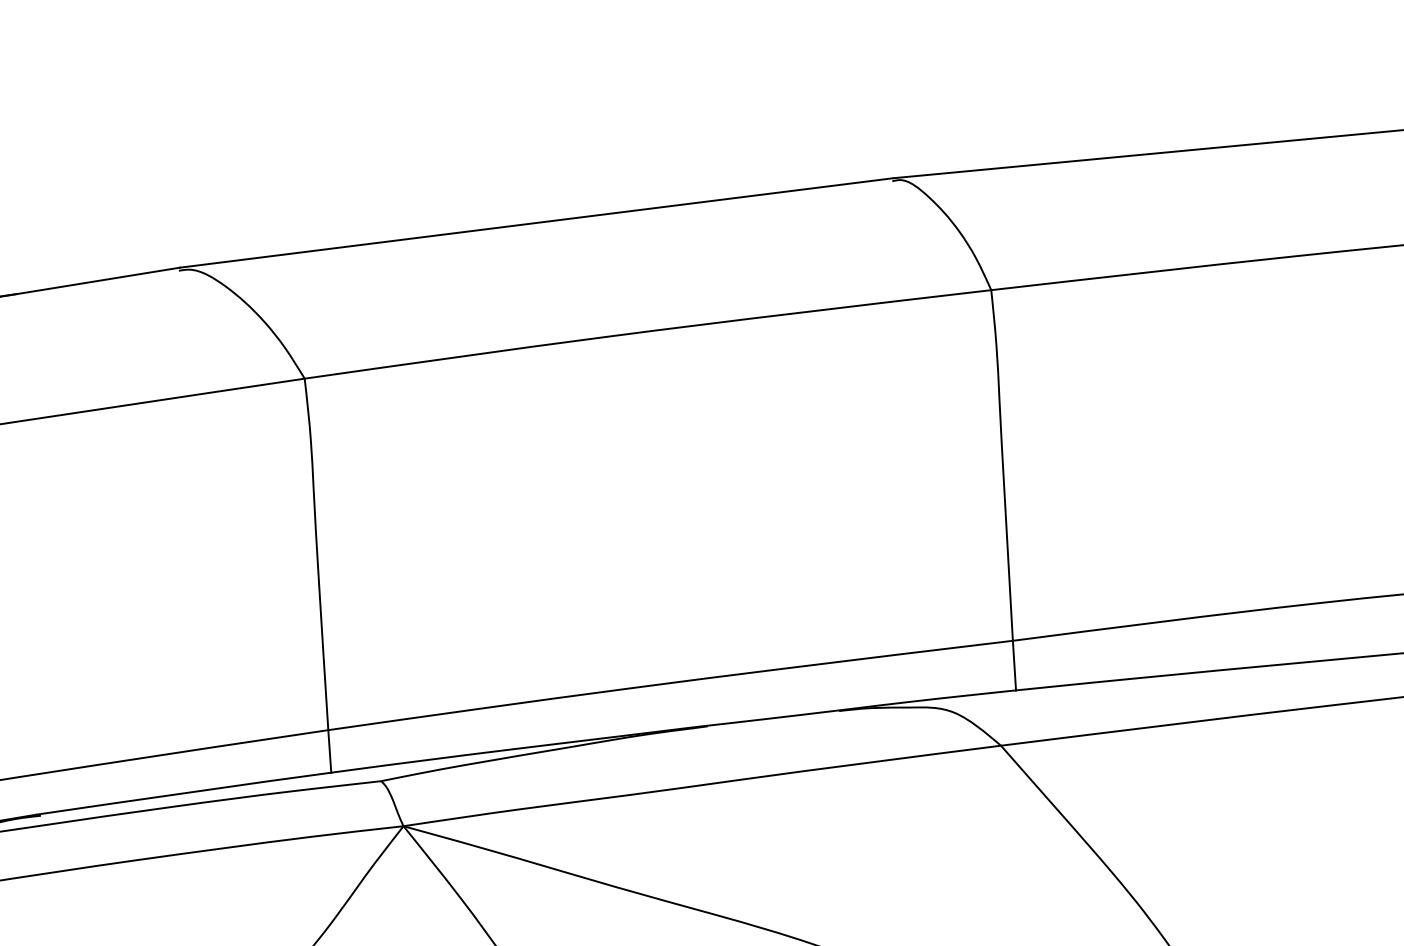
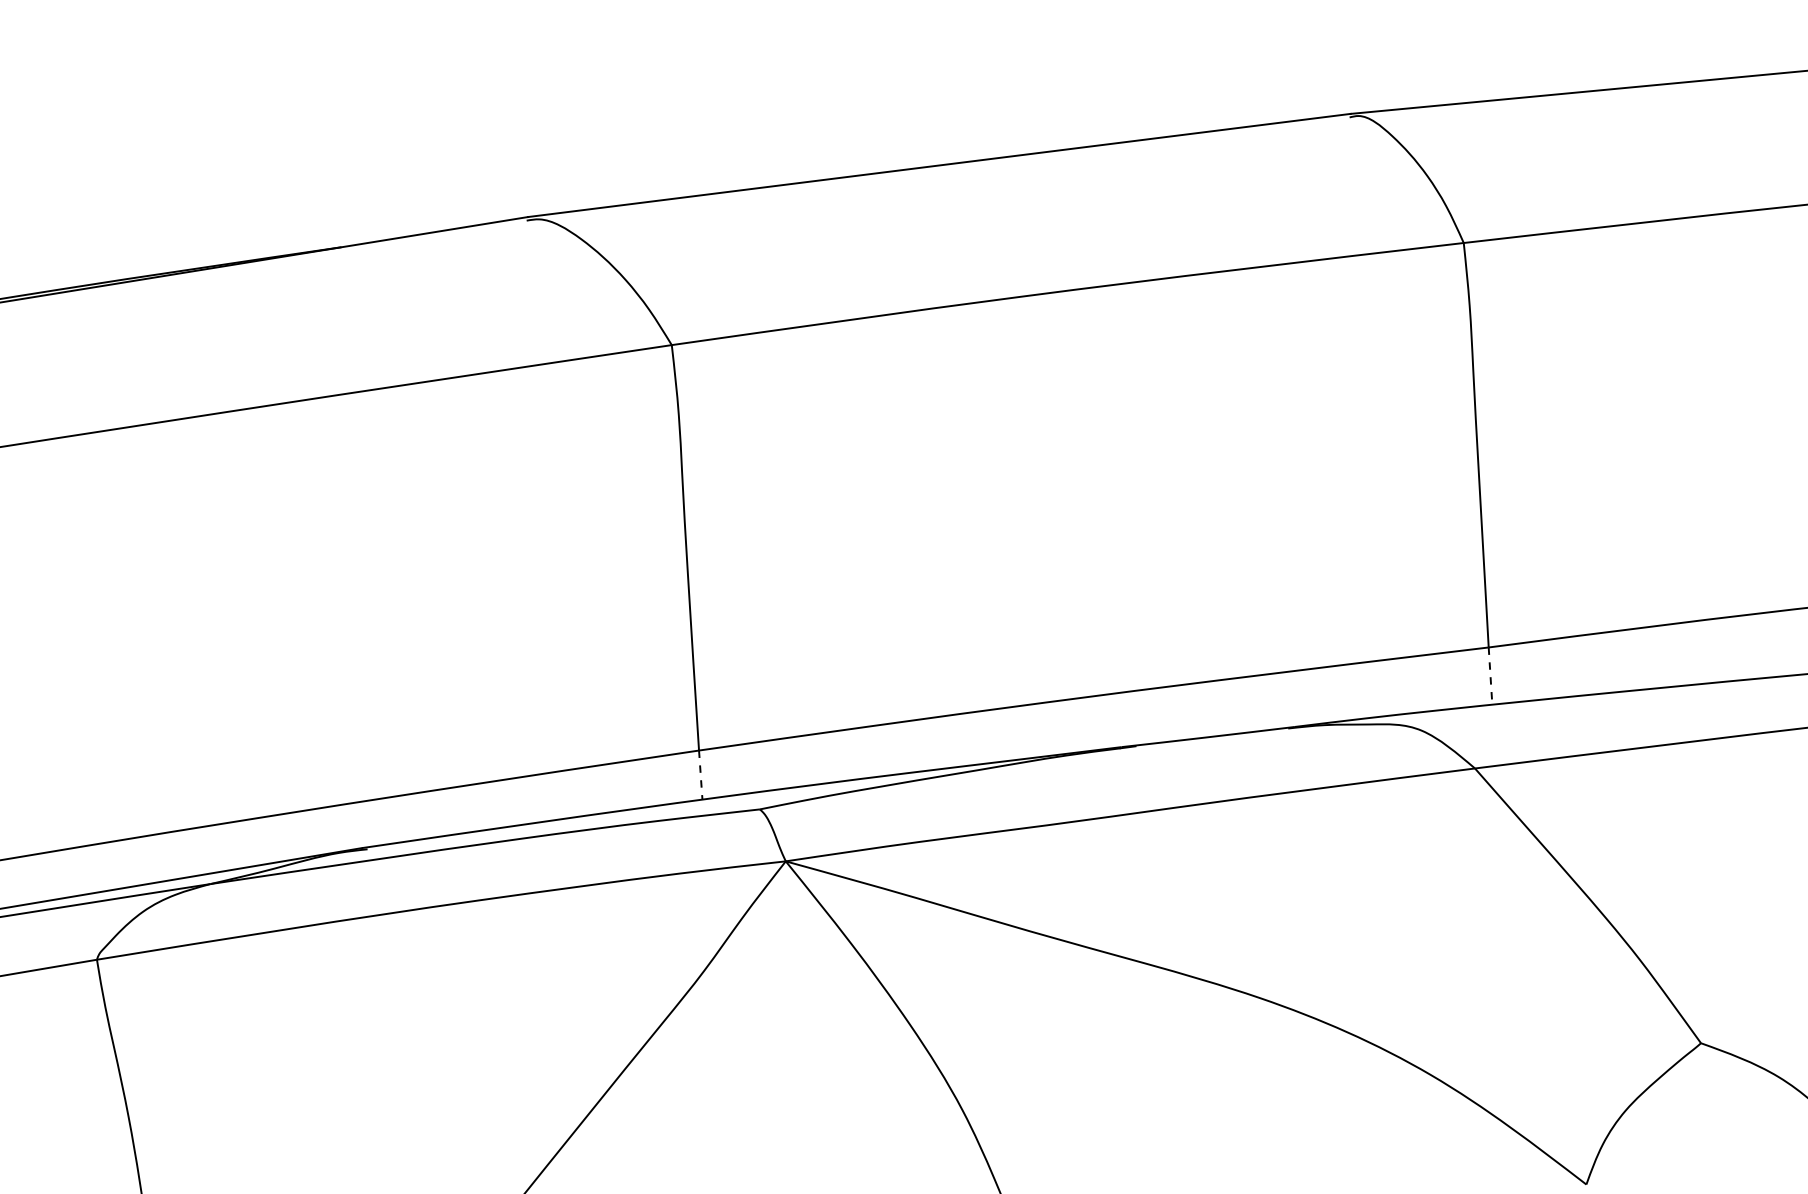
line: (1014, 665) -> (1490, 676), solid -> dashed
line: (329, 751) -> (700, 775), solid -> dashed

